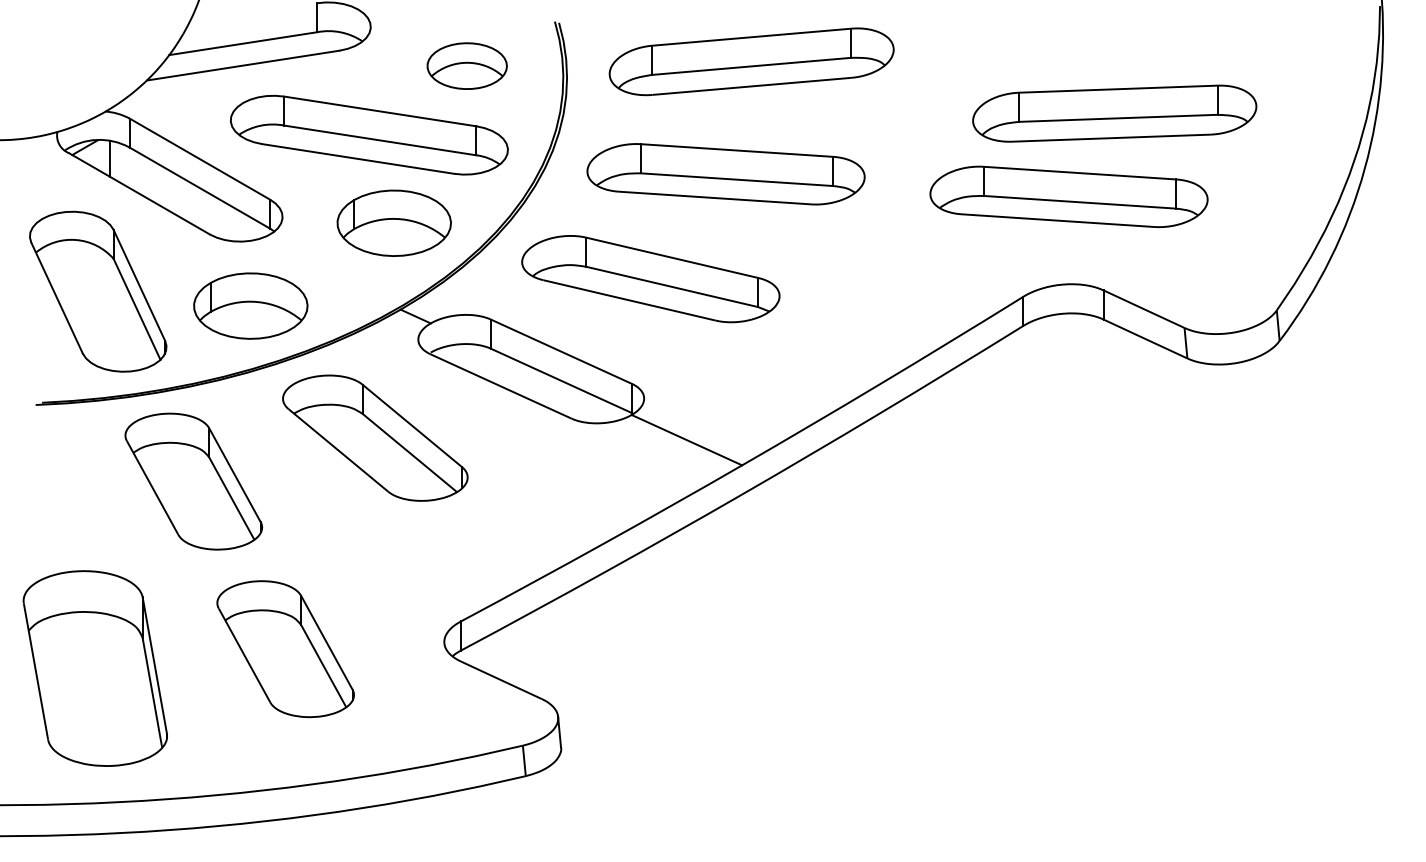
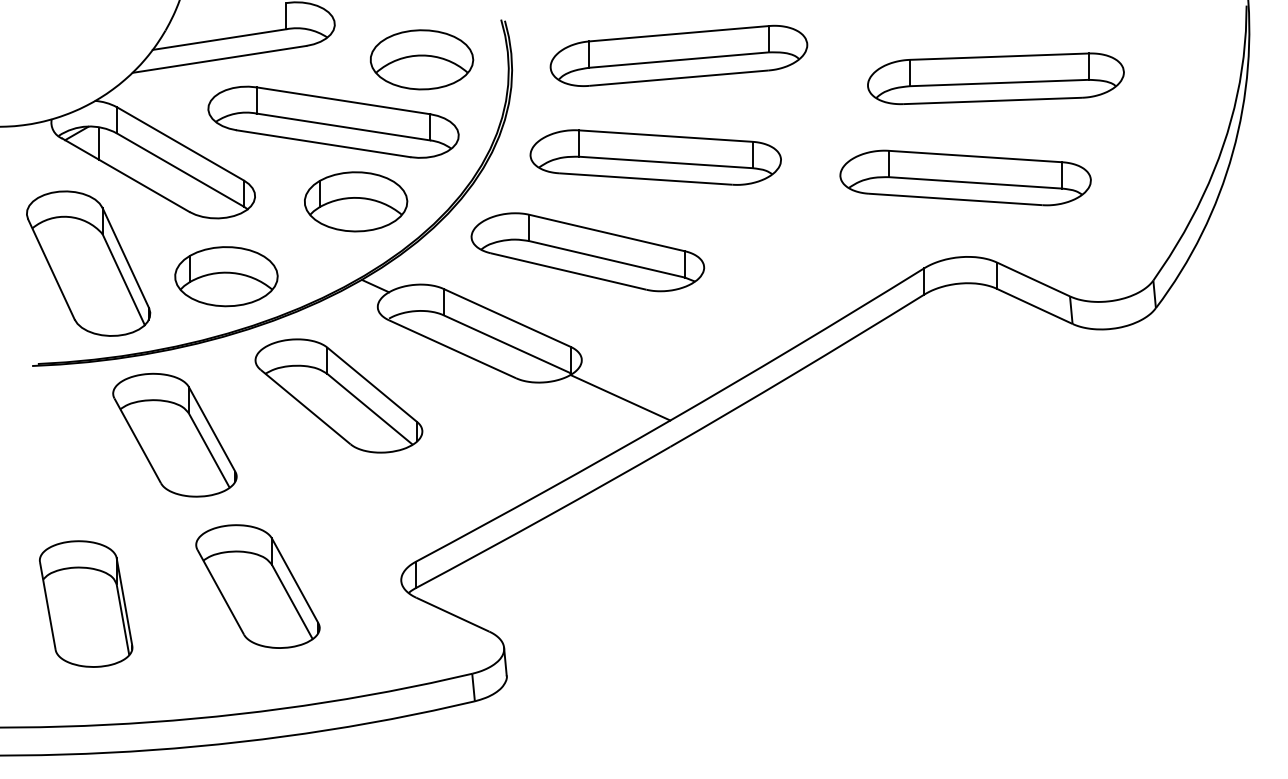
part: (466, 65) -> (421, 59), size x1.43
part: (1114, 113) -> (995, 78), moved
part: (95, 667) -> (86, 603), size x0.71

